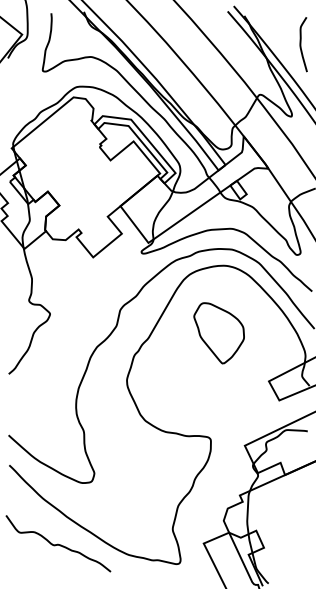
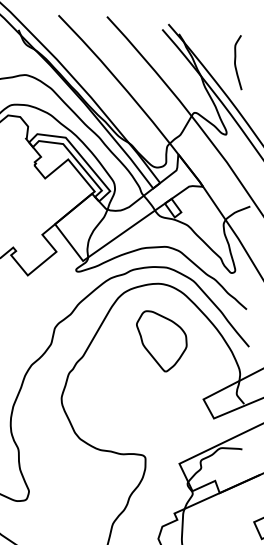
part: (218, 333) -> (161, 341), moved

